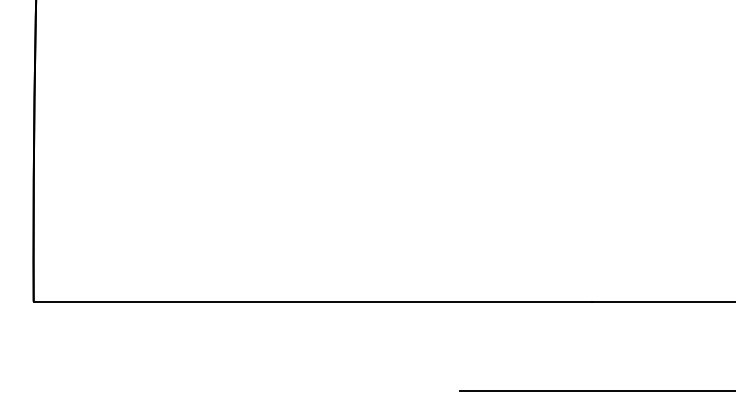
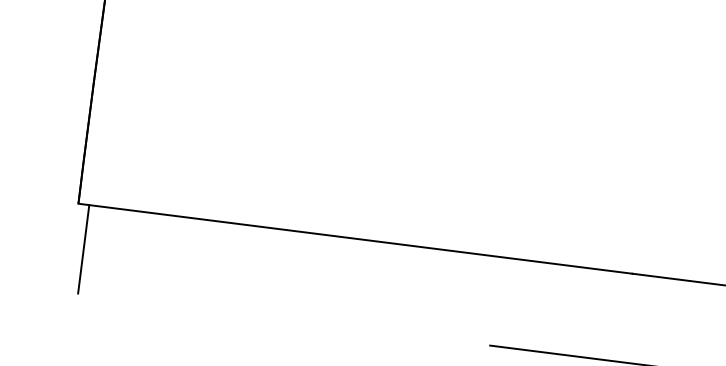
line: (44, 345) -> (83, 248), added

